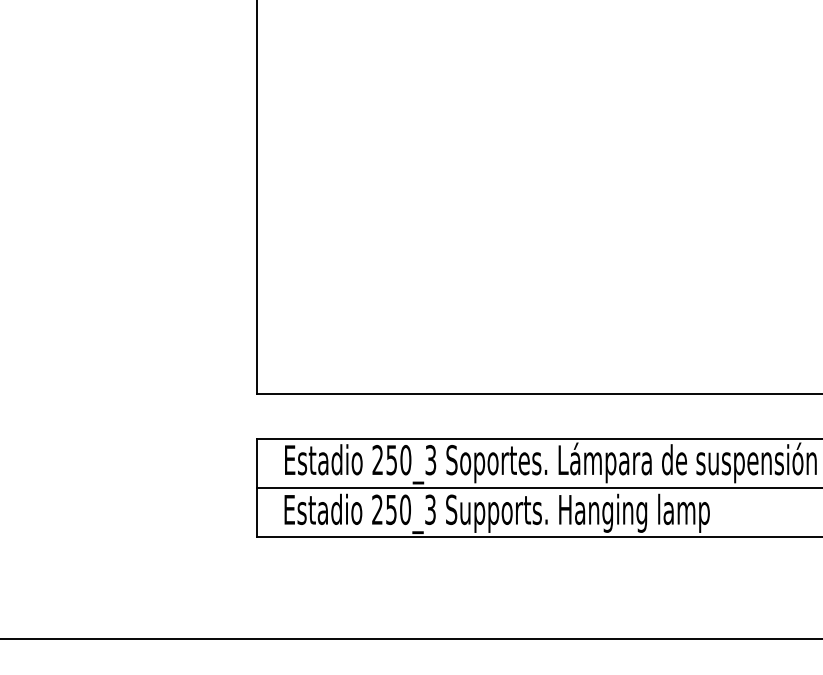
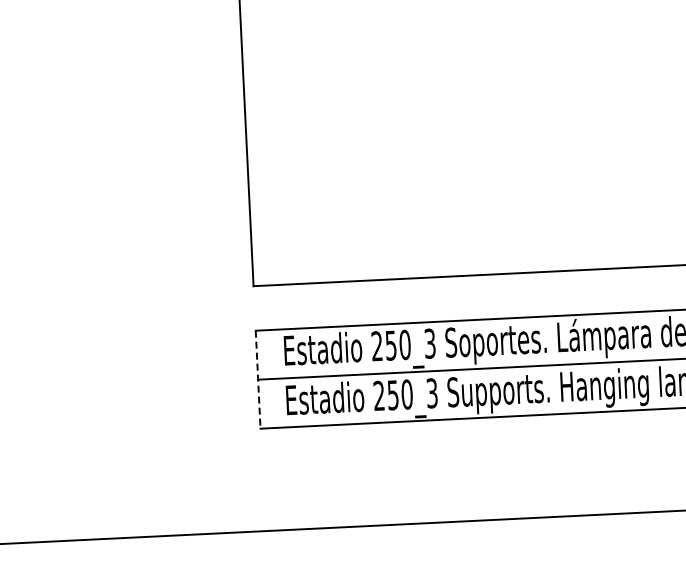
line: (257, 488) -> (258, 380), solid -> dashed

